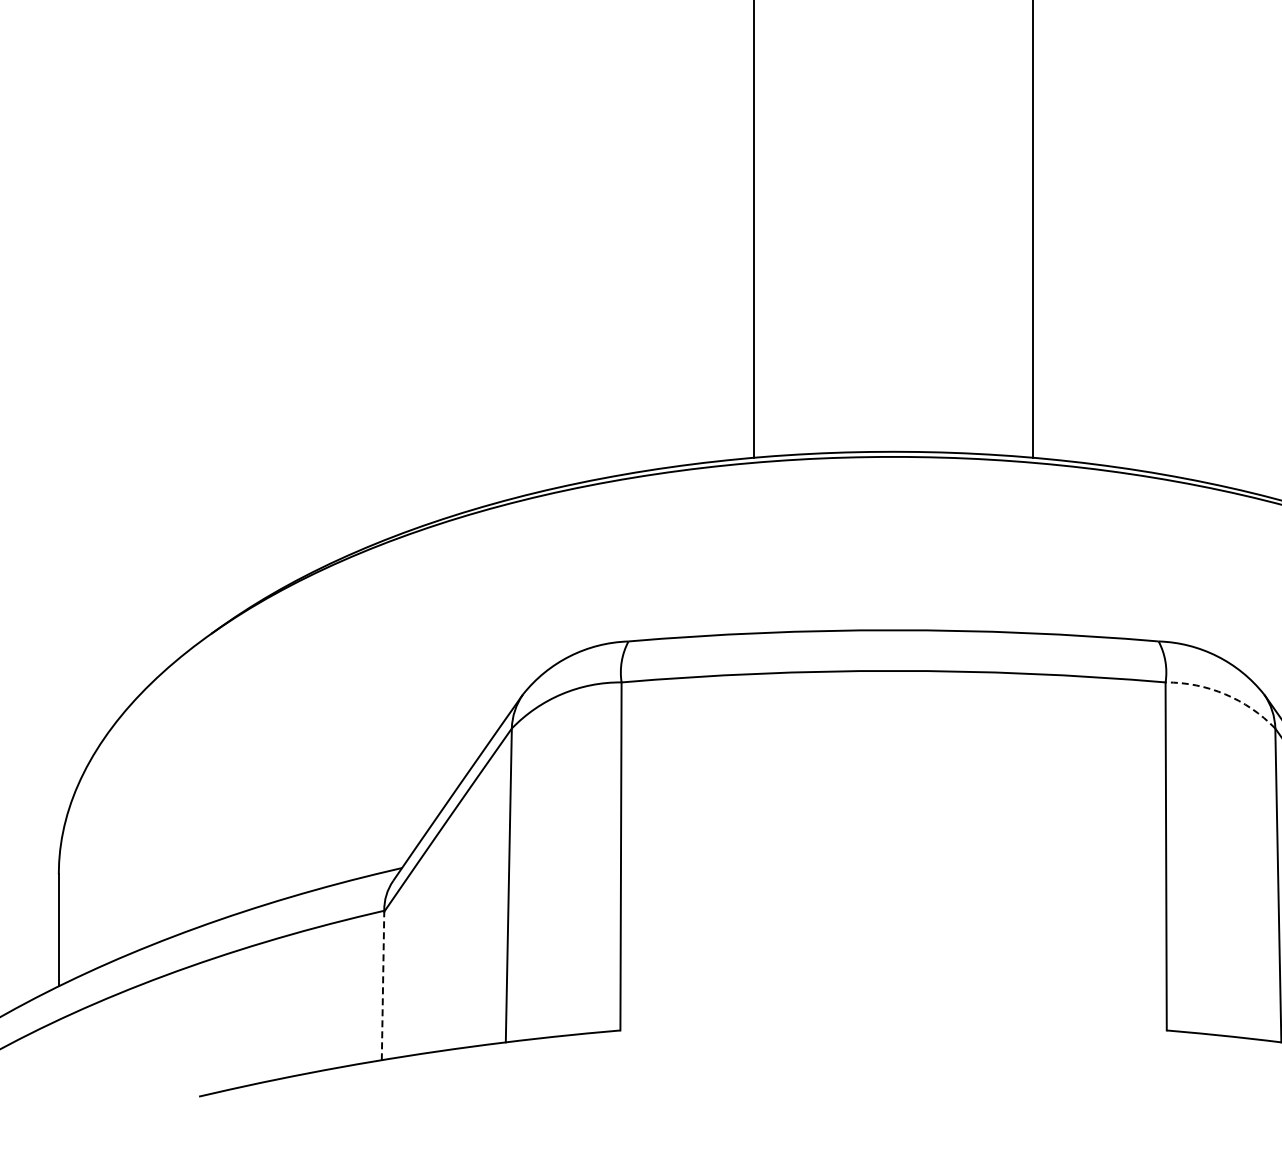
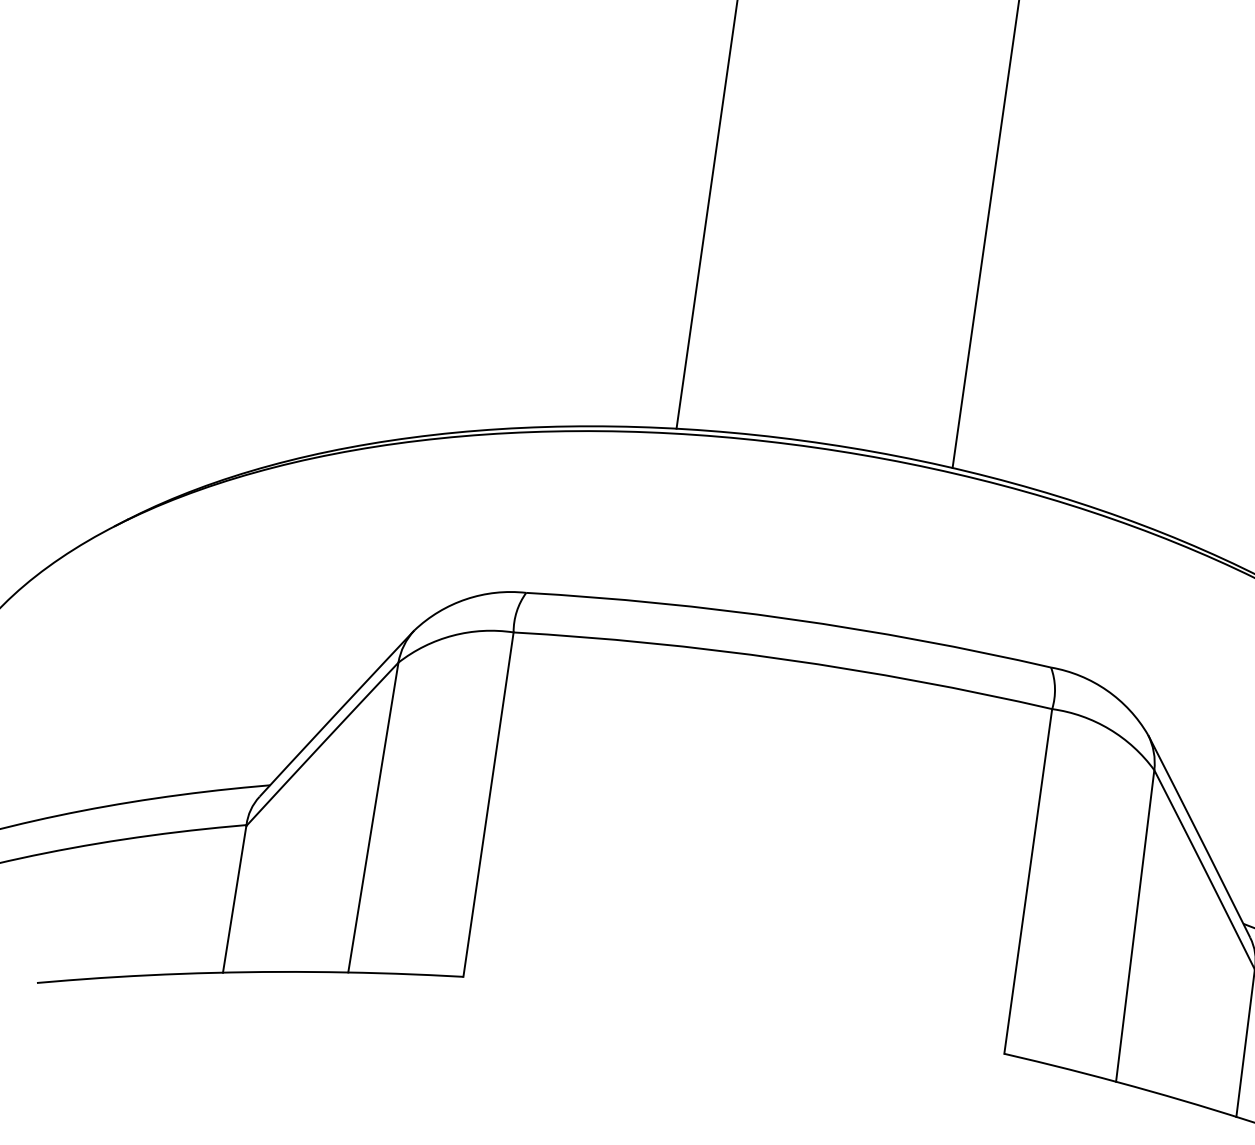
arc: (1225, 694) -> (1109, 729), dashed -> solid
line: (383, 985) -> (235, 898), dashed -> solid

